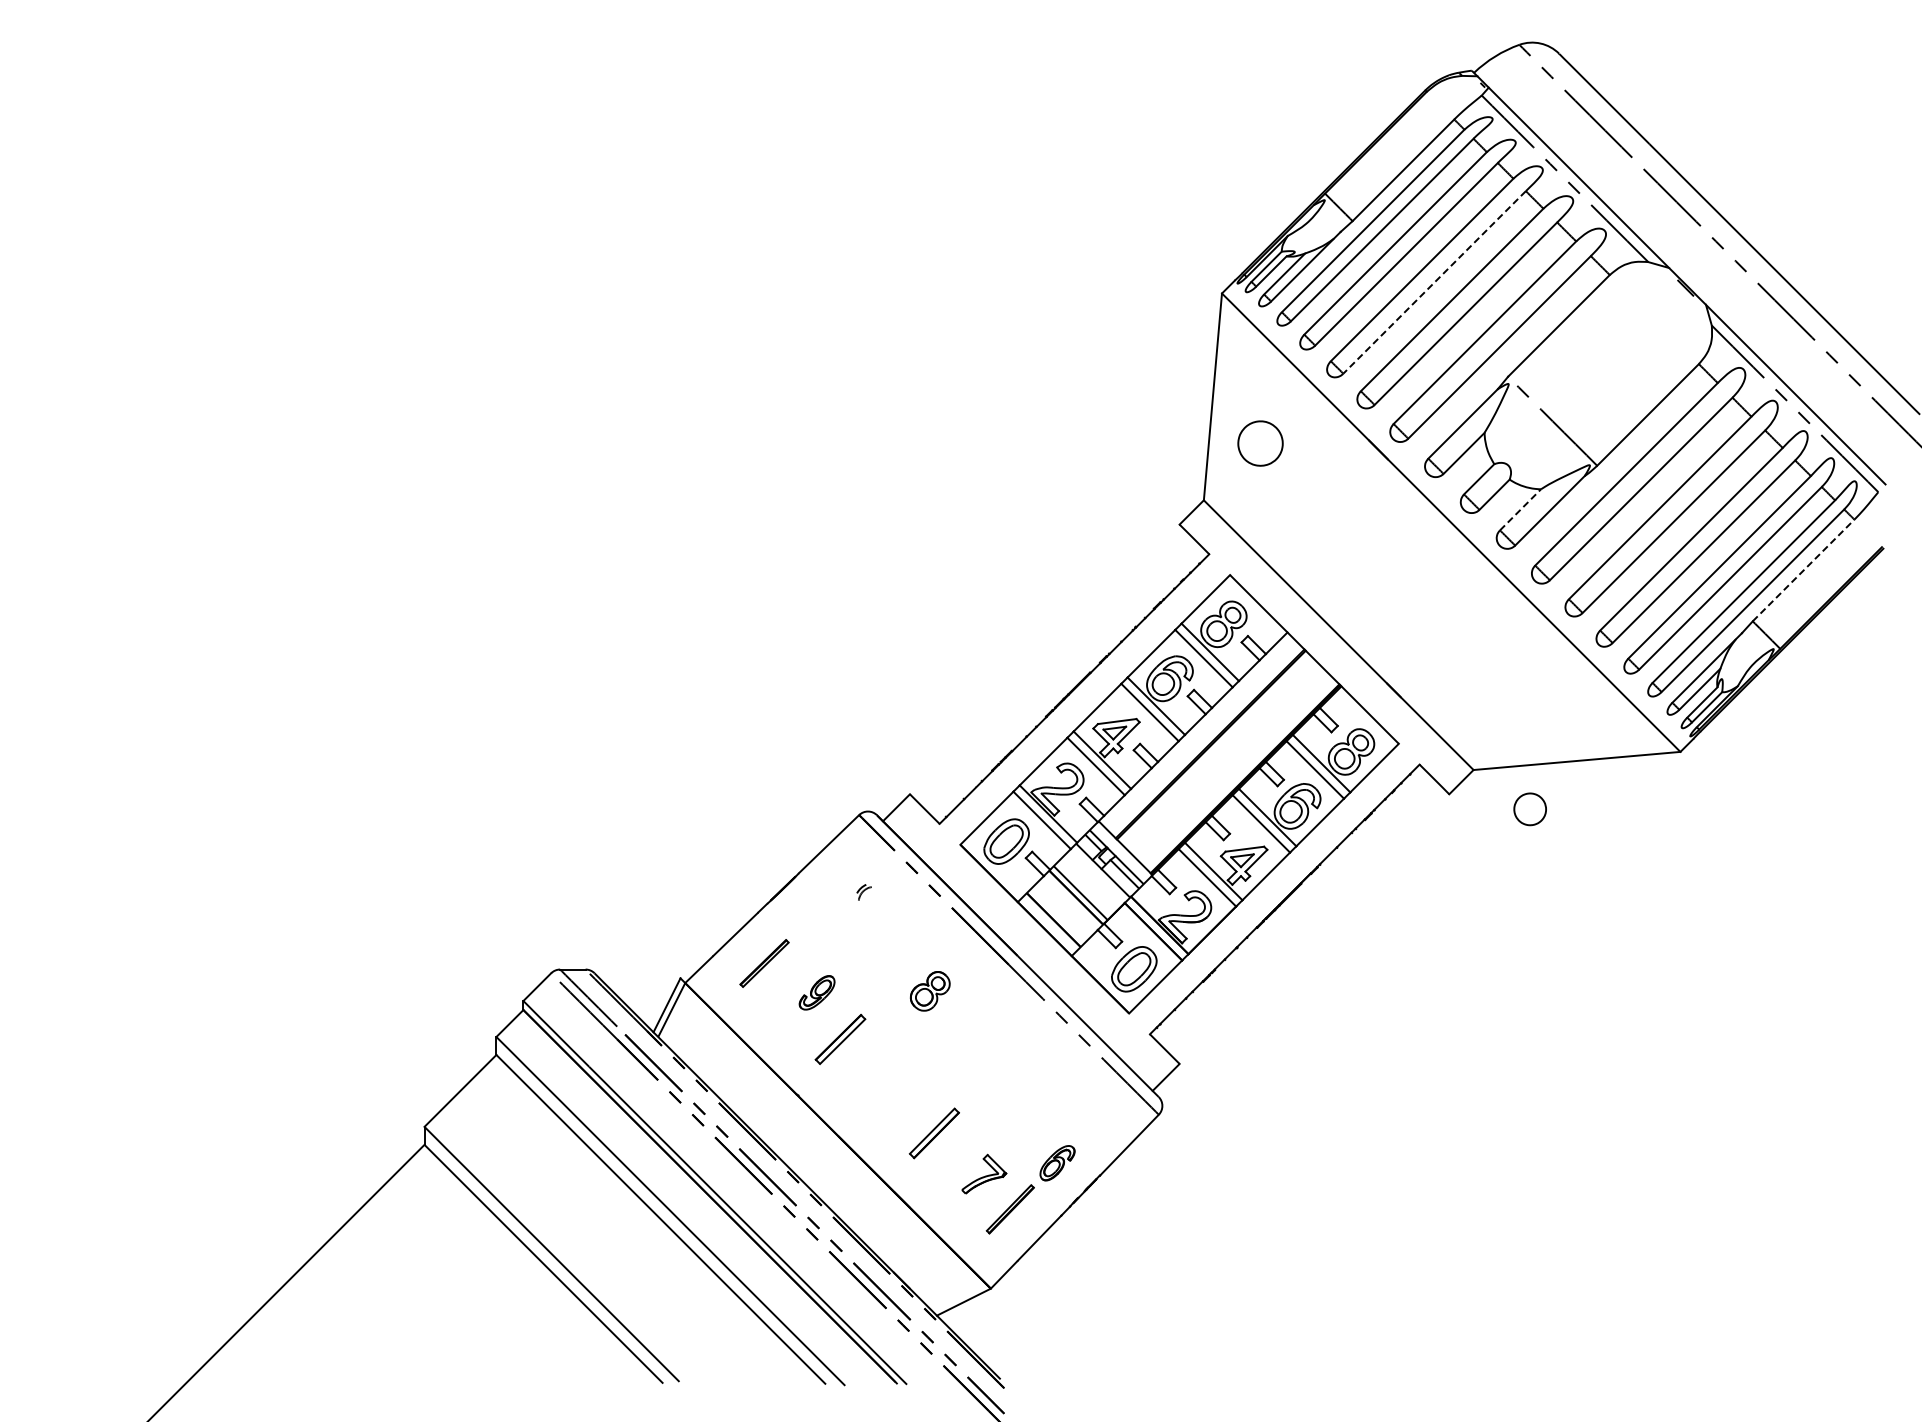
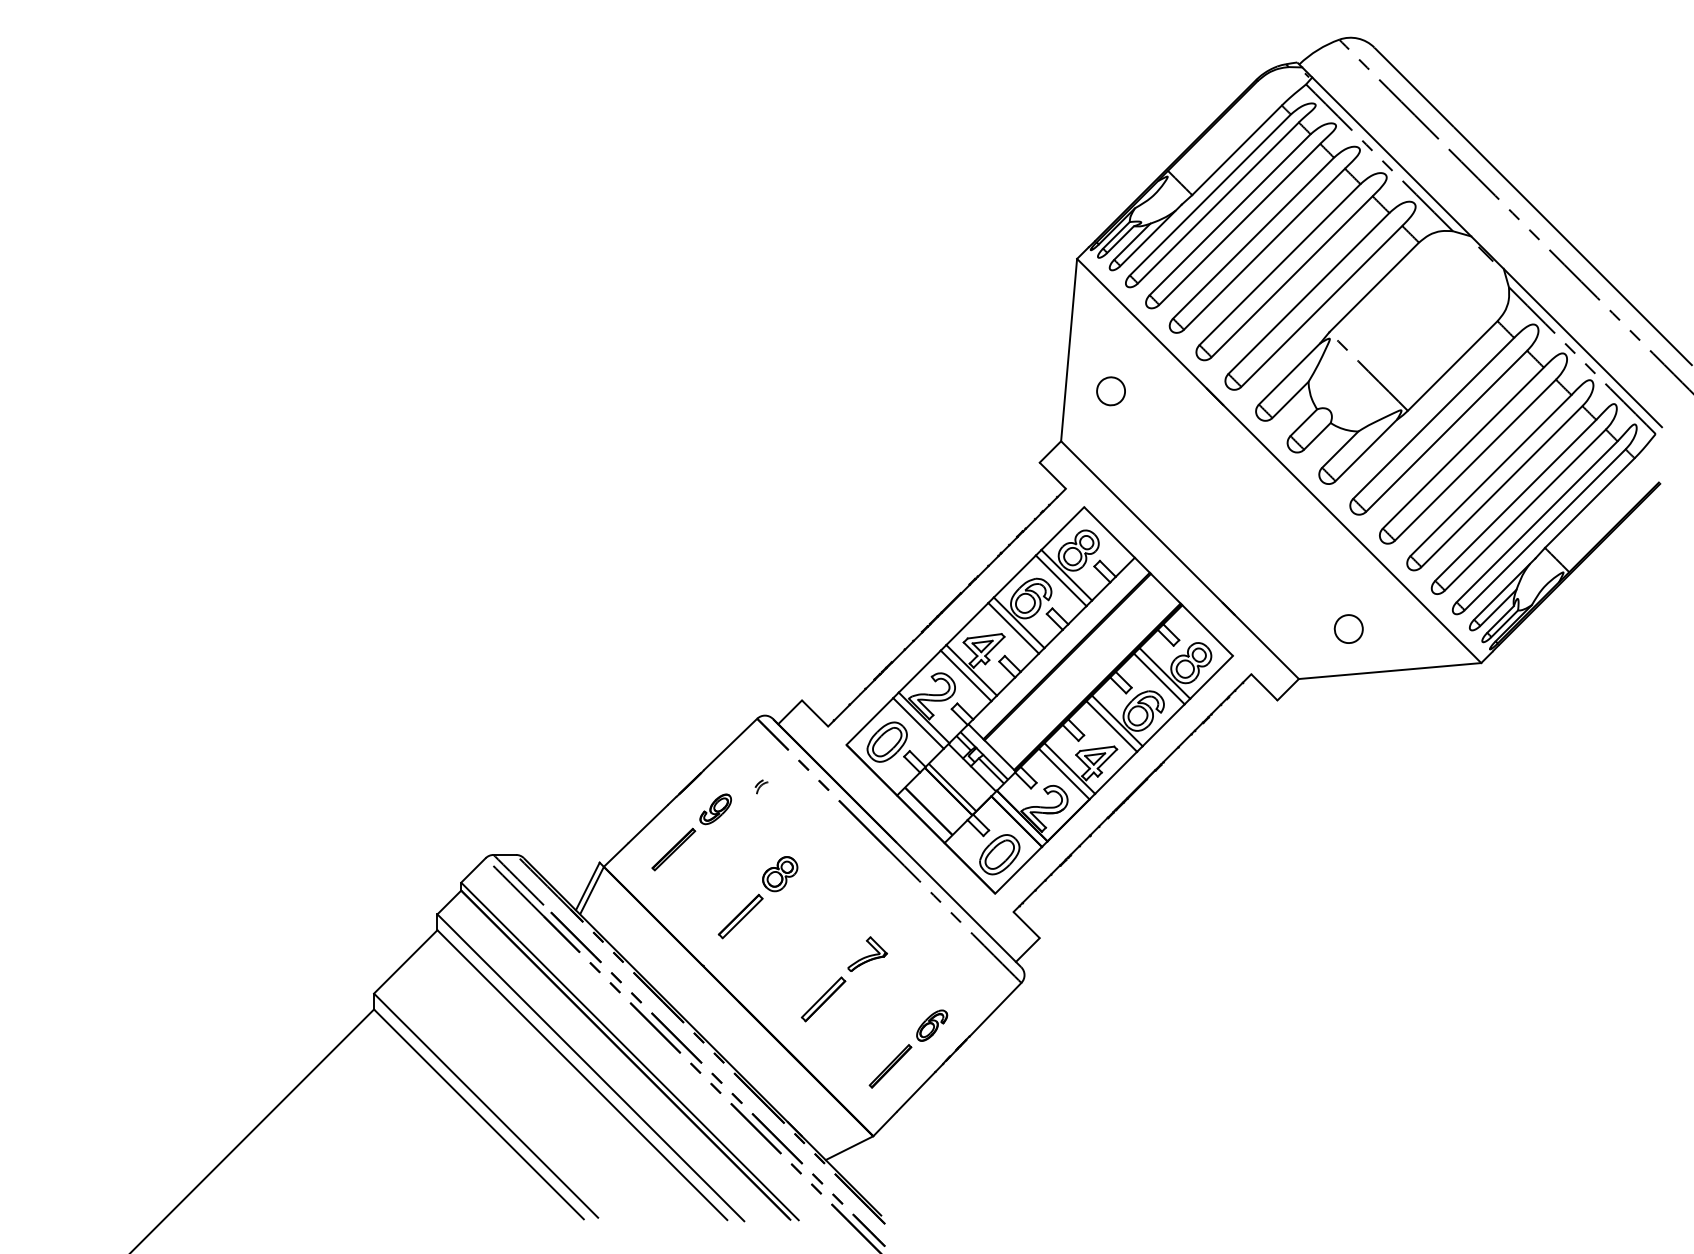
line: (1434, 282) -> (1264, 249), dashed -> solid
part: (1260, 443) -> (1111, 391), size x0.71
line: (1520, 509) -> (1340, 449), dashed -> solid
line: (1803, 570) -> (1589, 503), dashed -> solid
part: (1529, 809) -> (1348, 629), moved
part: (929, 991) -> (779, 874), moved
part: (816, 992) -> (715, 809), moved
part: (984, 1173) -> (867, 953), moved

